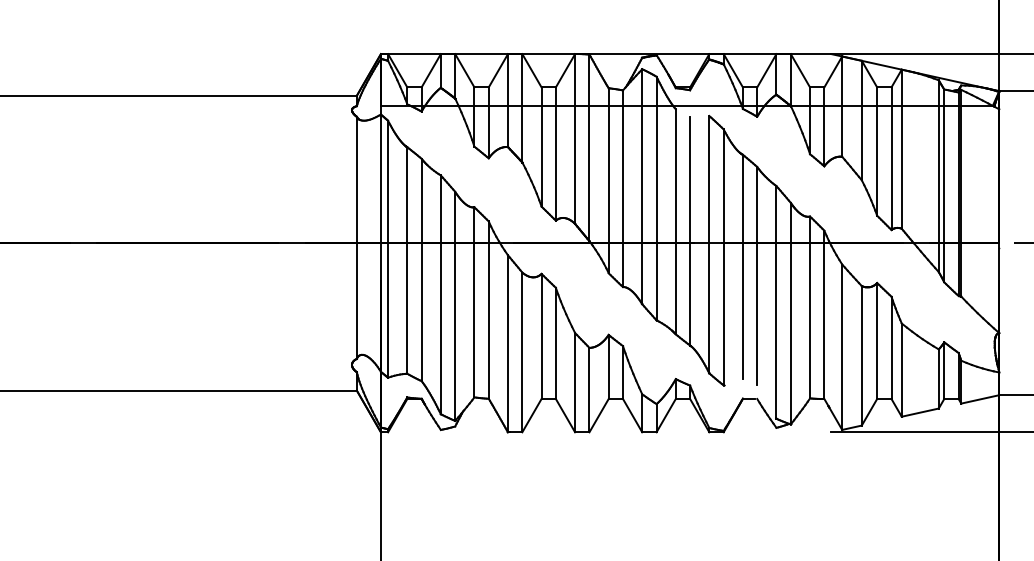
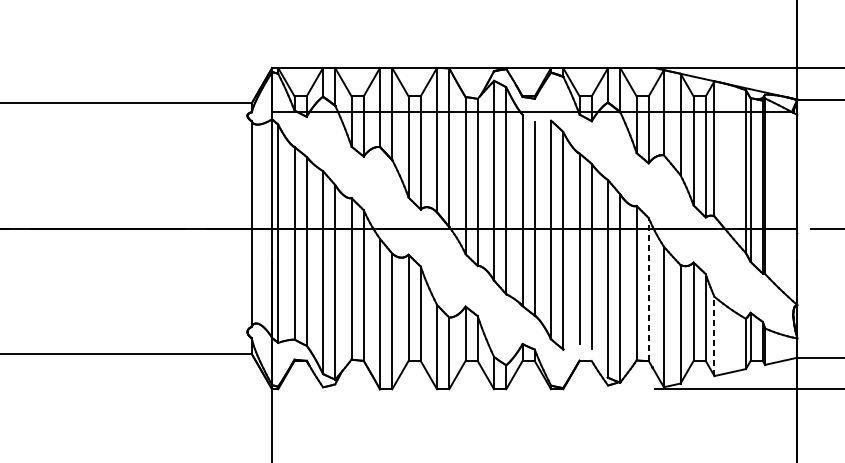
line: (824, 314) -> (648, 289), solid -> dashed
line: (901, 370) -> (714, 336), solid -> dashed

